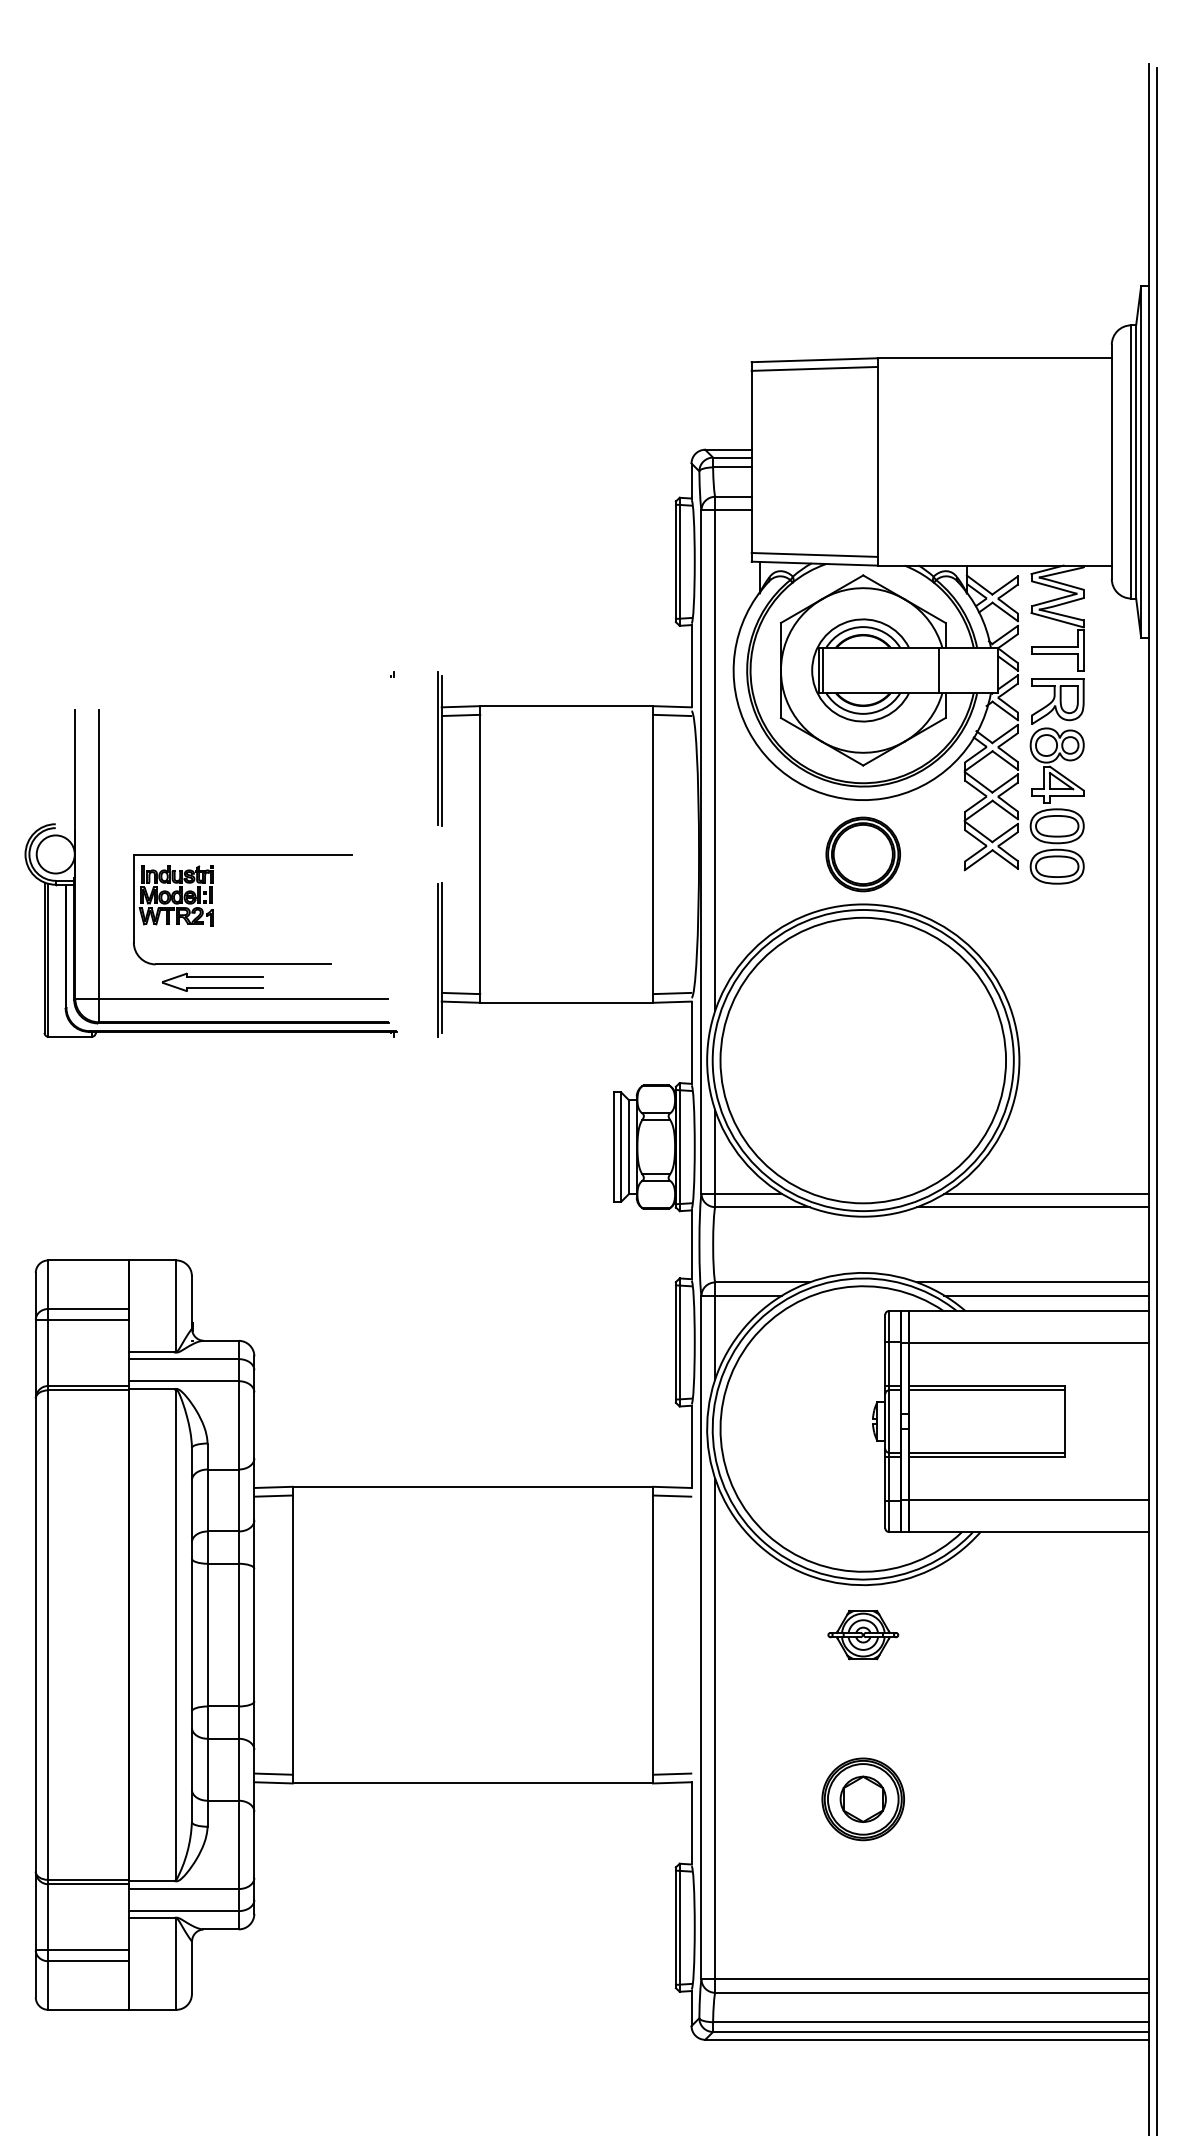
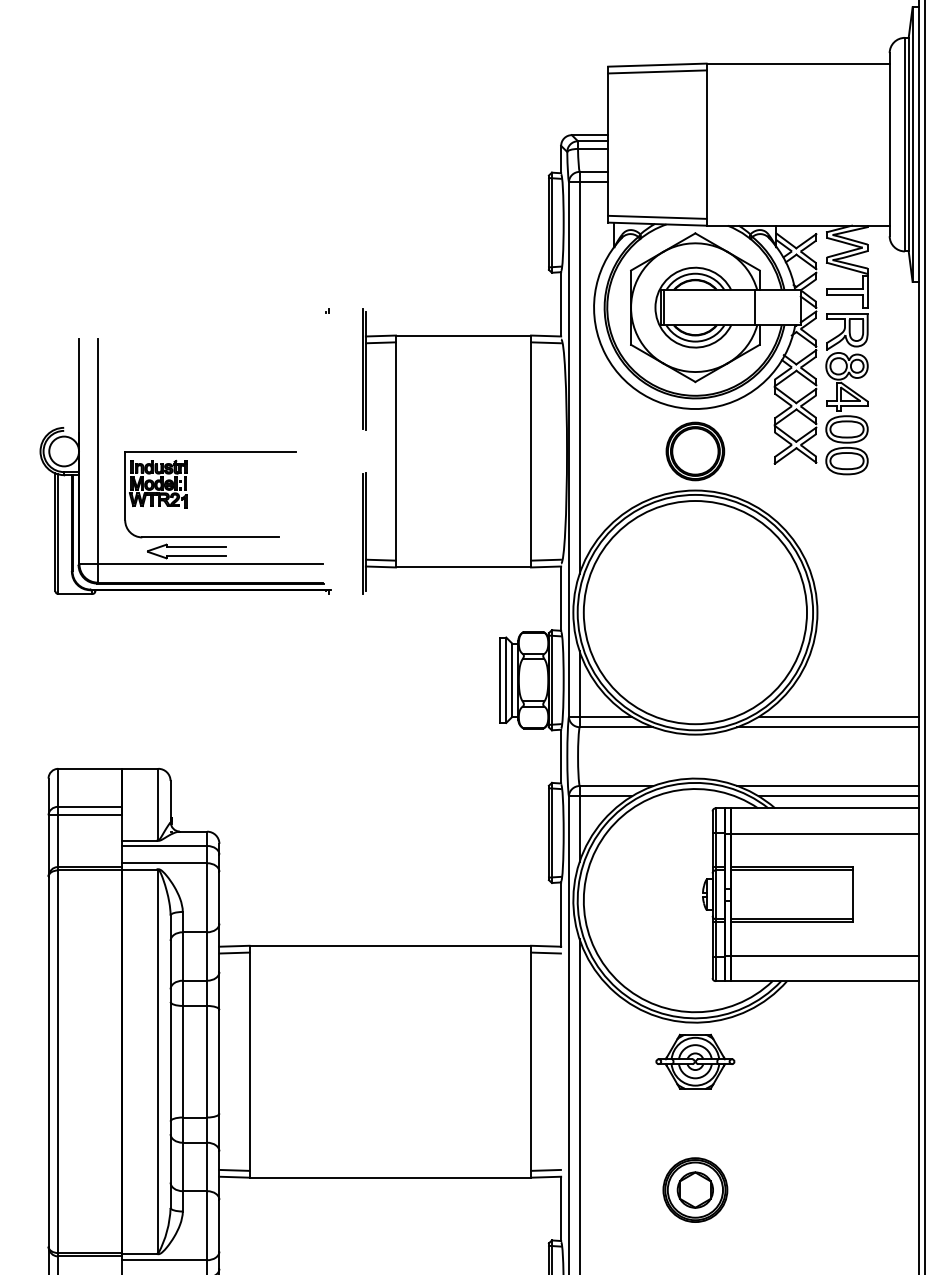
part: (863, 1634) -> (695, 1061), size x1.43

